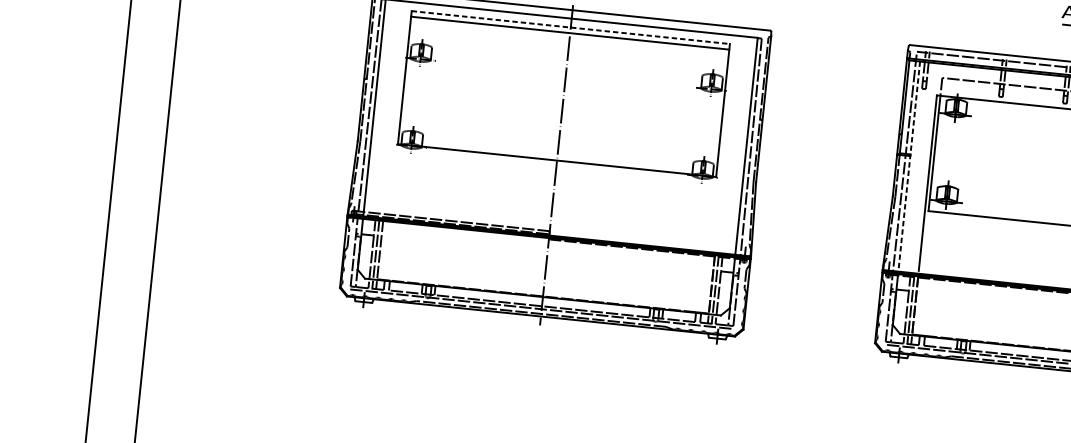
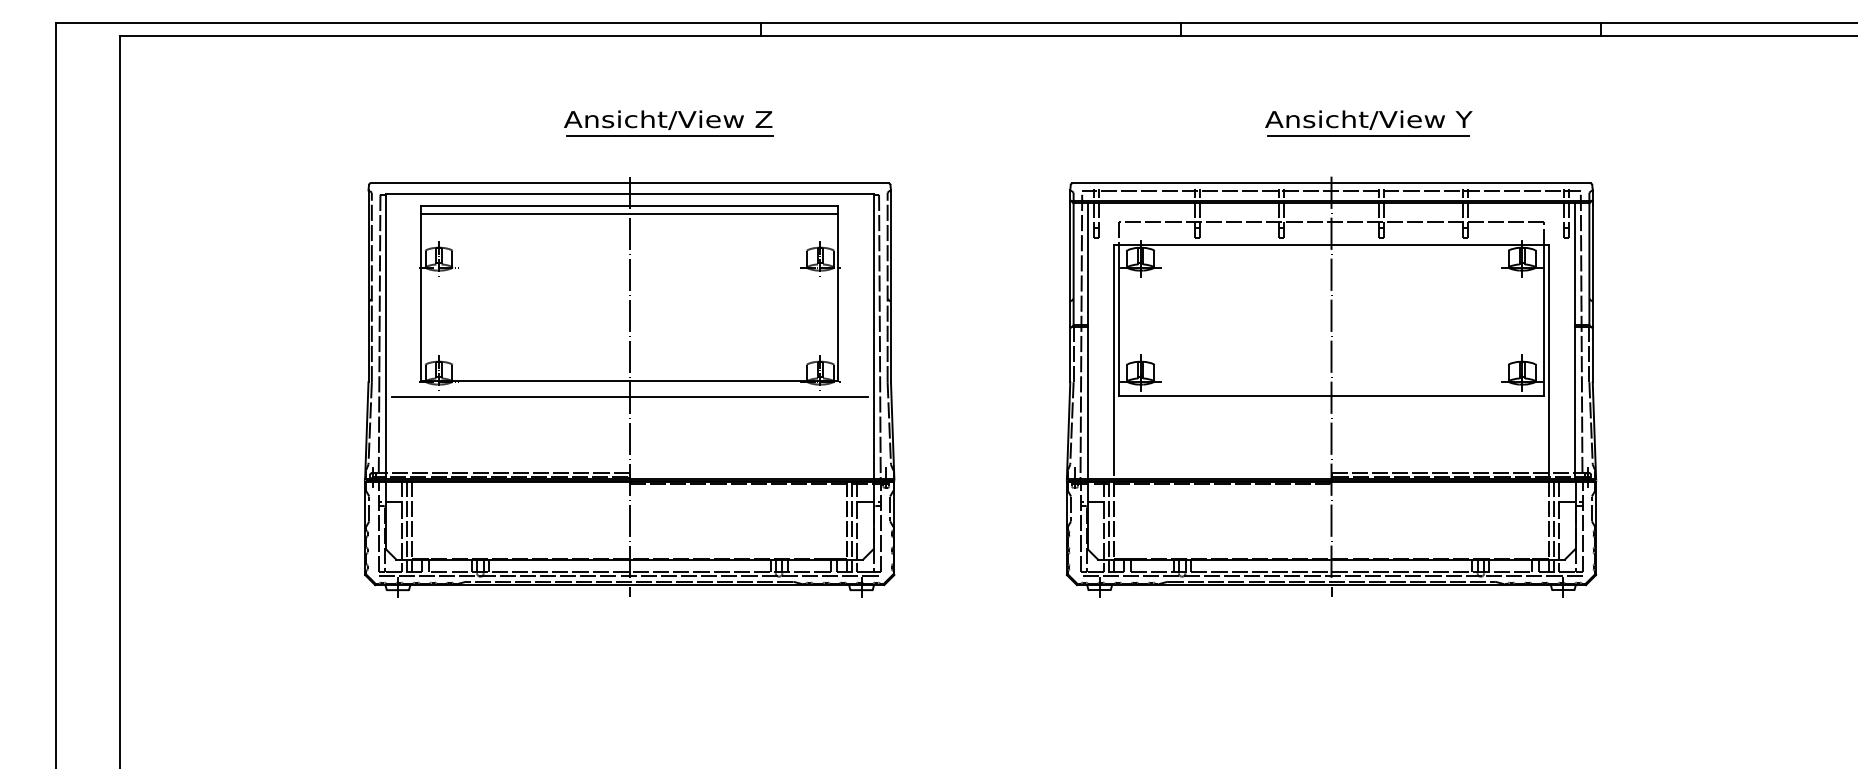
line: (570, 27) -> (629, 206), dashed -> solid
line: (909, 166) -> (1087, 341), dashed -> solid
line: (555, 172) -> (629, 396), added

